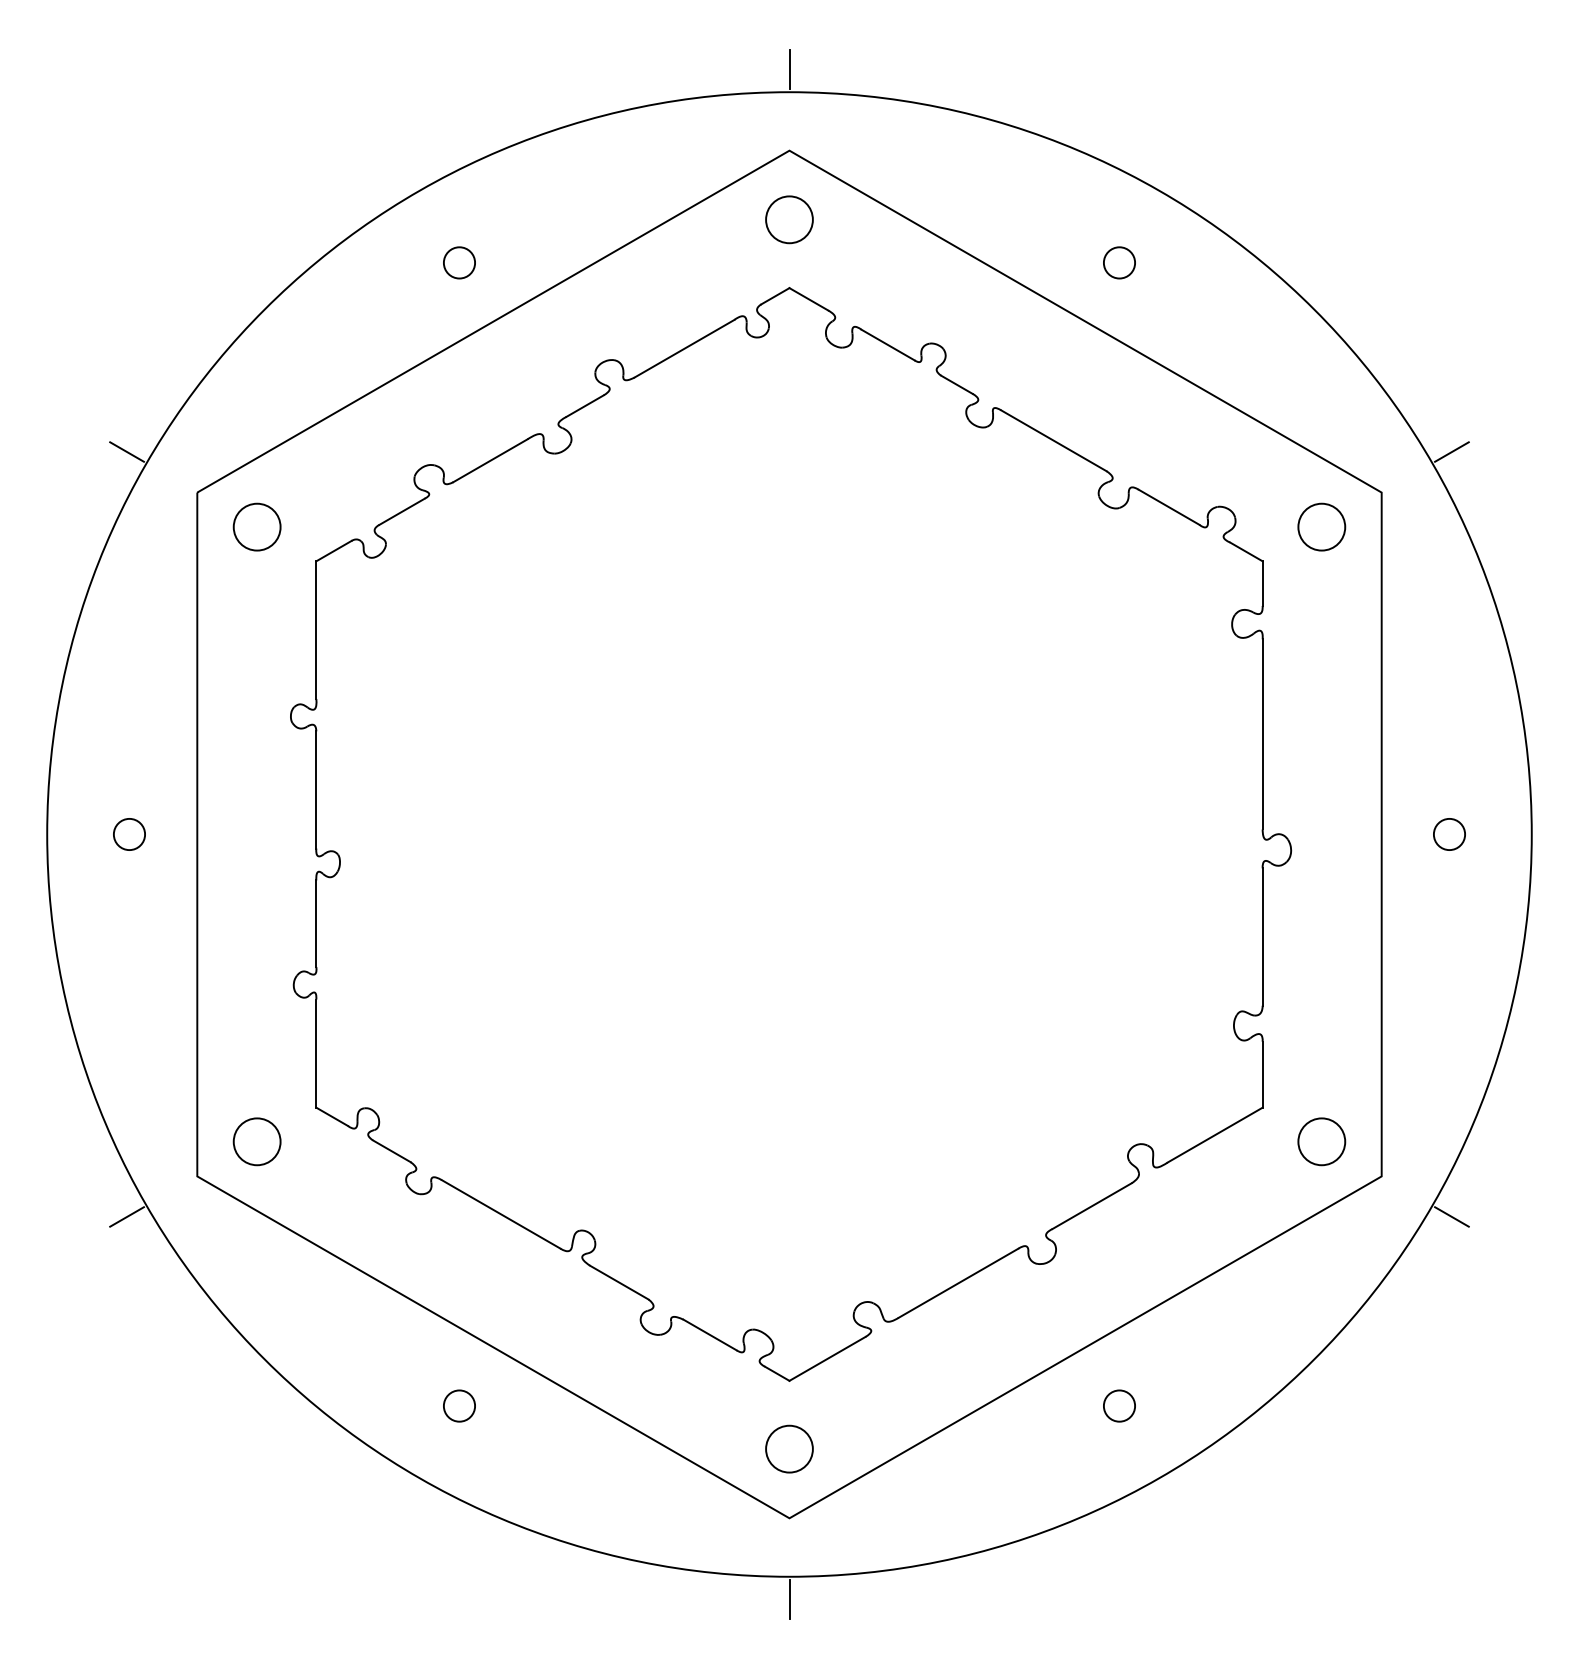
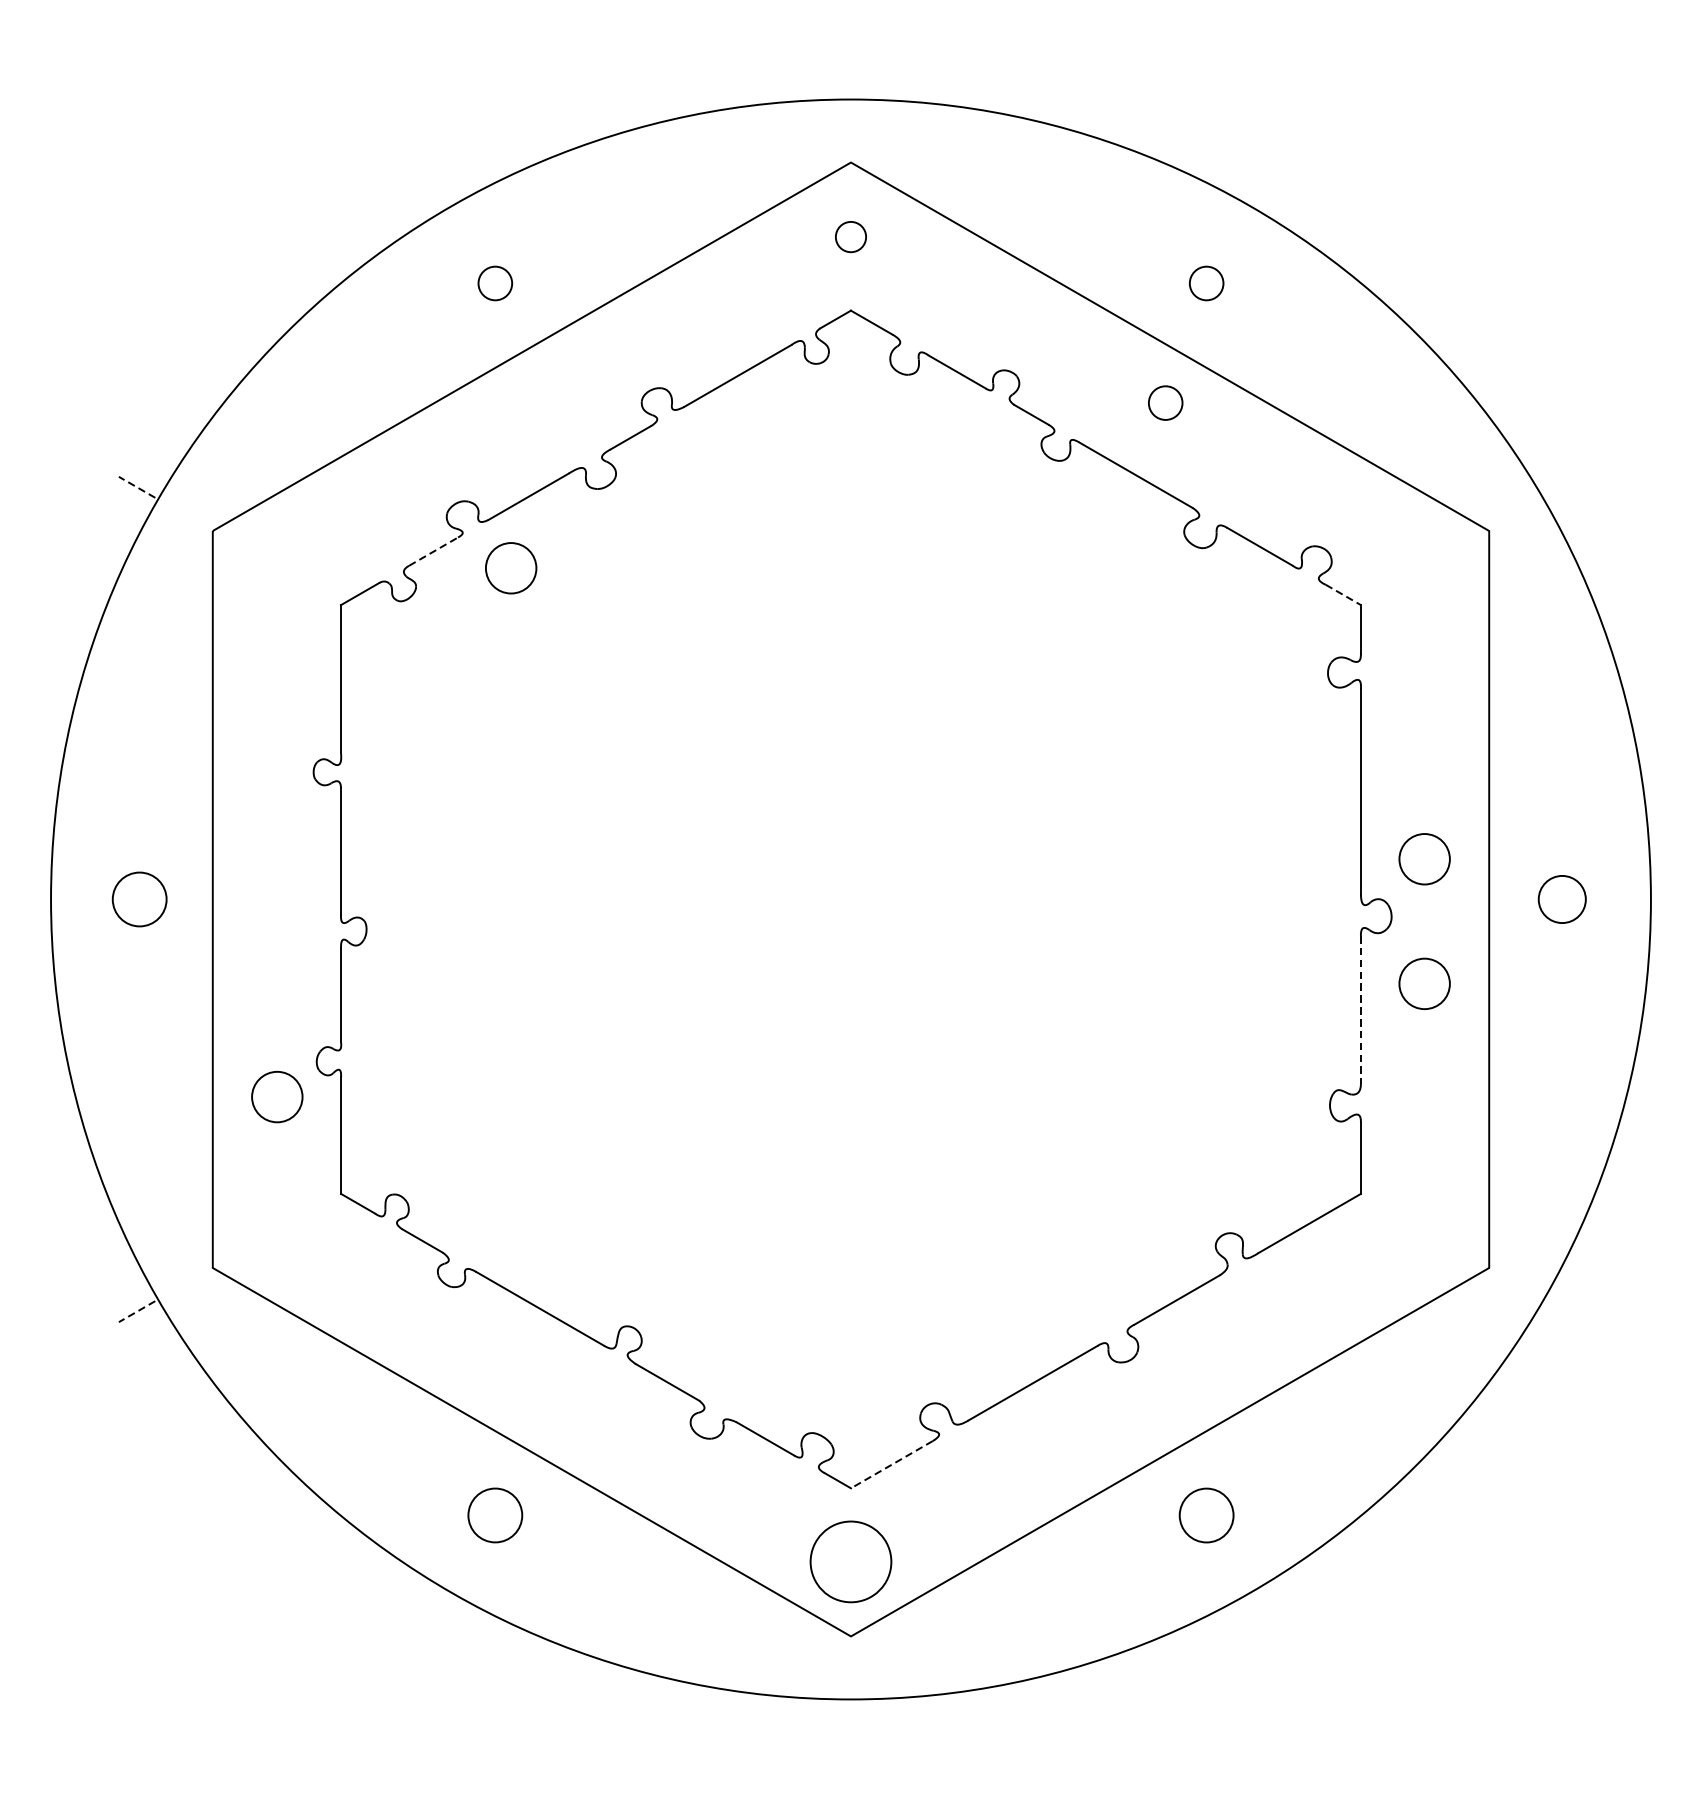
line: (789, 69) -> (851, 75), removed
circle: (789, 219) -> (851, 236), size x0.6
circle: (1081, 373) -> (1165, 402), added
line: (1451, 451) -> (1564, 486), removed
line: (127, 452) -> (137, 487), solid -> dashed
line: (402, 511) -> (433, 551), solid -> dashed
circle: (256, 526) -> (510, 567), moved
circle: (1321, 526) -> (1424, 858), moved
line: (1246, 551) -> (1343, 594), solid -> dashed
circle: (129, 834) -> (139, 899), size x1.6
circle: (1449, 834) -> (1562, 899), size x1.4
line: (1262, 937) -> (1360, 1010), solid -> dashed
circle: (256, 1141) -> (276, 1096), moved
circle: (1321, 1141) -> (1424, 983), moved
line: (127, 1216) -> (137, 1311), solid -> dashed
line: (1451, 1216) -> (1564, 1311), removed
line: (827, 1358) -> (891, 1464), solid -> dashed
circle: (459, 1405) -> (495, 1514), size x1.6
circle: (1119, 1405) -> (1206, 1514), size x1.6
circle: (789, 1448) -> (851, 1561), size x1.6
line: (789, 1598) -> (851, 1722), removed

